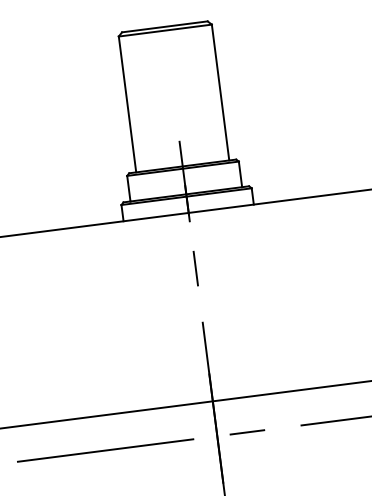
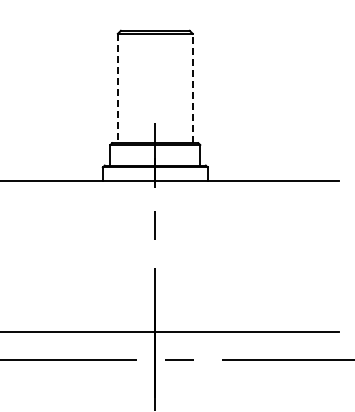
line: (220, 92) -> (192, 88), solid -> dashed
line: (127, 104) -> (117, 88), solid -> dashed

